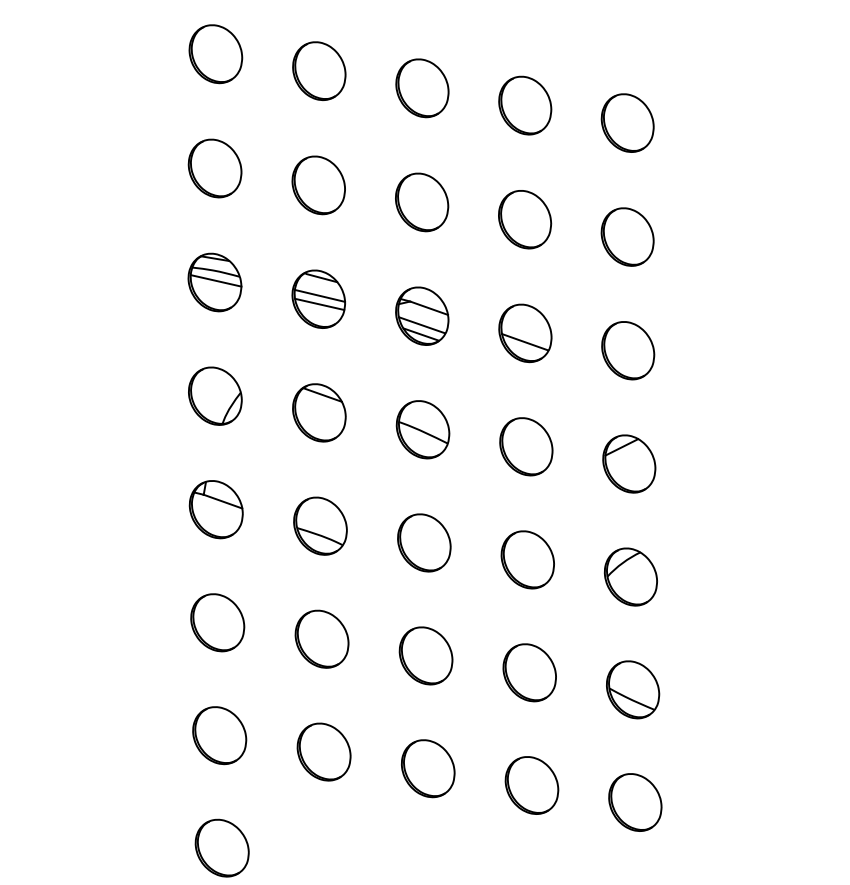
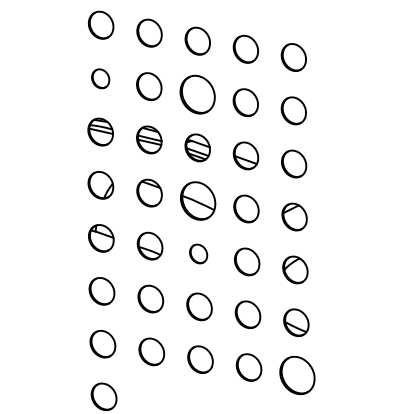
part: (214, 167) -> (100, 78), size x0.7
part: (421, 202) -> (197, 94), size x1.4
part: (421, 428) -> (197, 200), size x1.4
part: (423, 541) -> (198, 253), size x0.7
part: (635, 802) -> (297, 375), size x1.4

